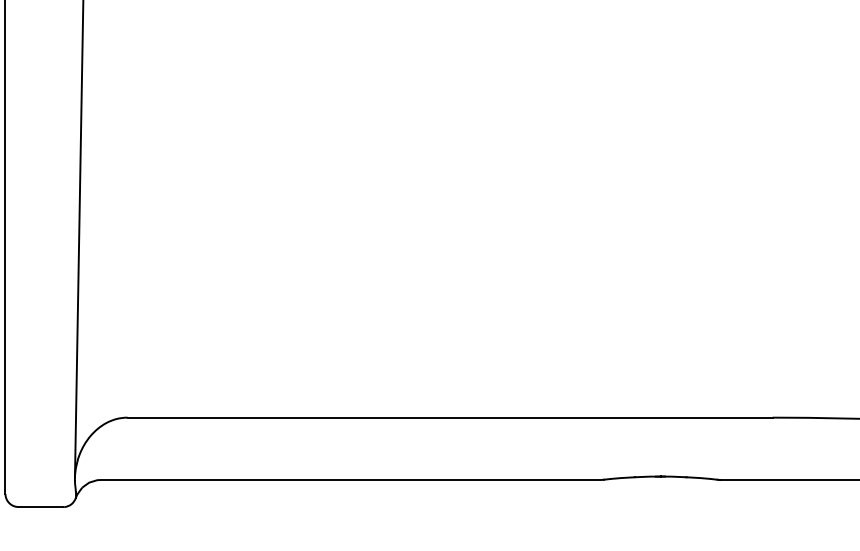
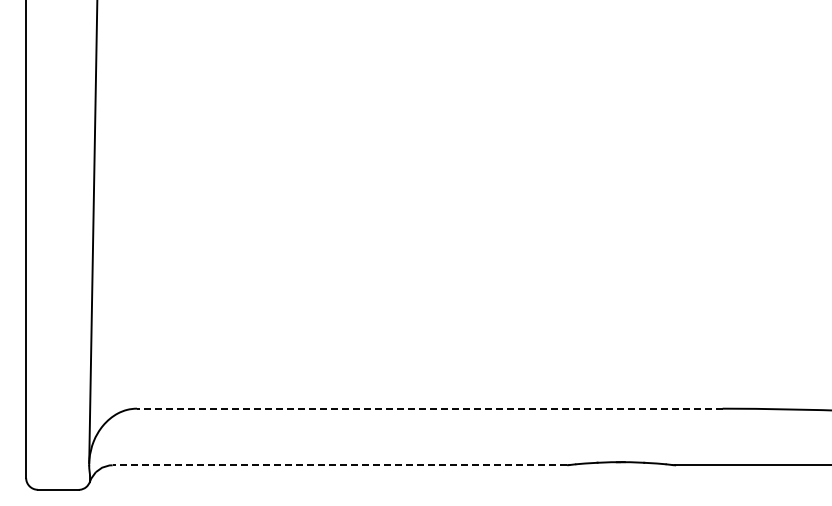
line: (449, 417) -> (429, 408), solid -> dashed
line: (350, 480) -> (339, 465), solid -> dashed

